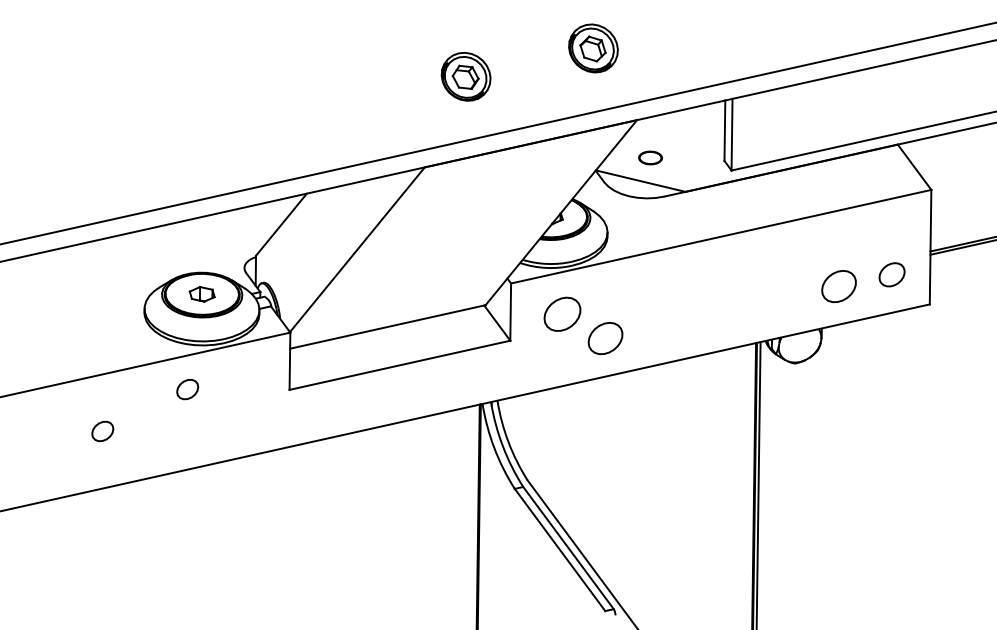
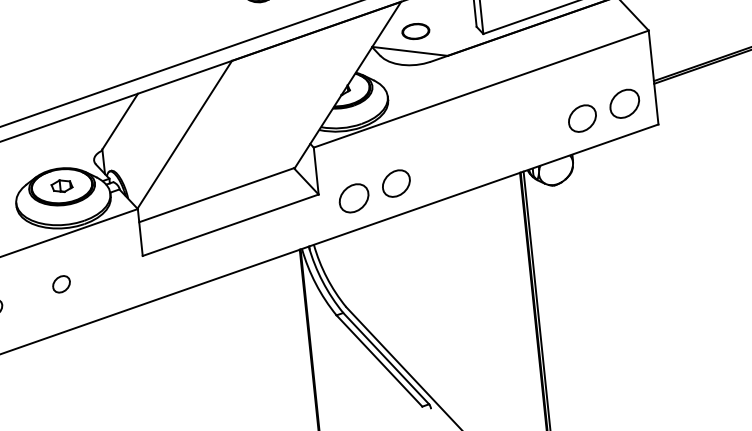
part: (650, 157) -> (415, 31), size x1.43
part: (891, 274) -> (624, 103), size x1.43
part: (562, 313) -> (354, 197), moved
part: (187, 389) -> (61, 284), moved

